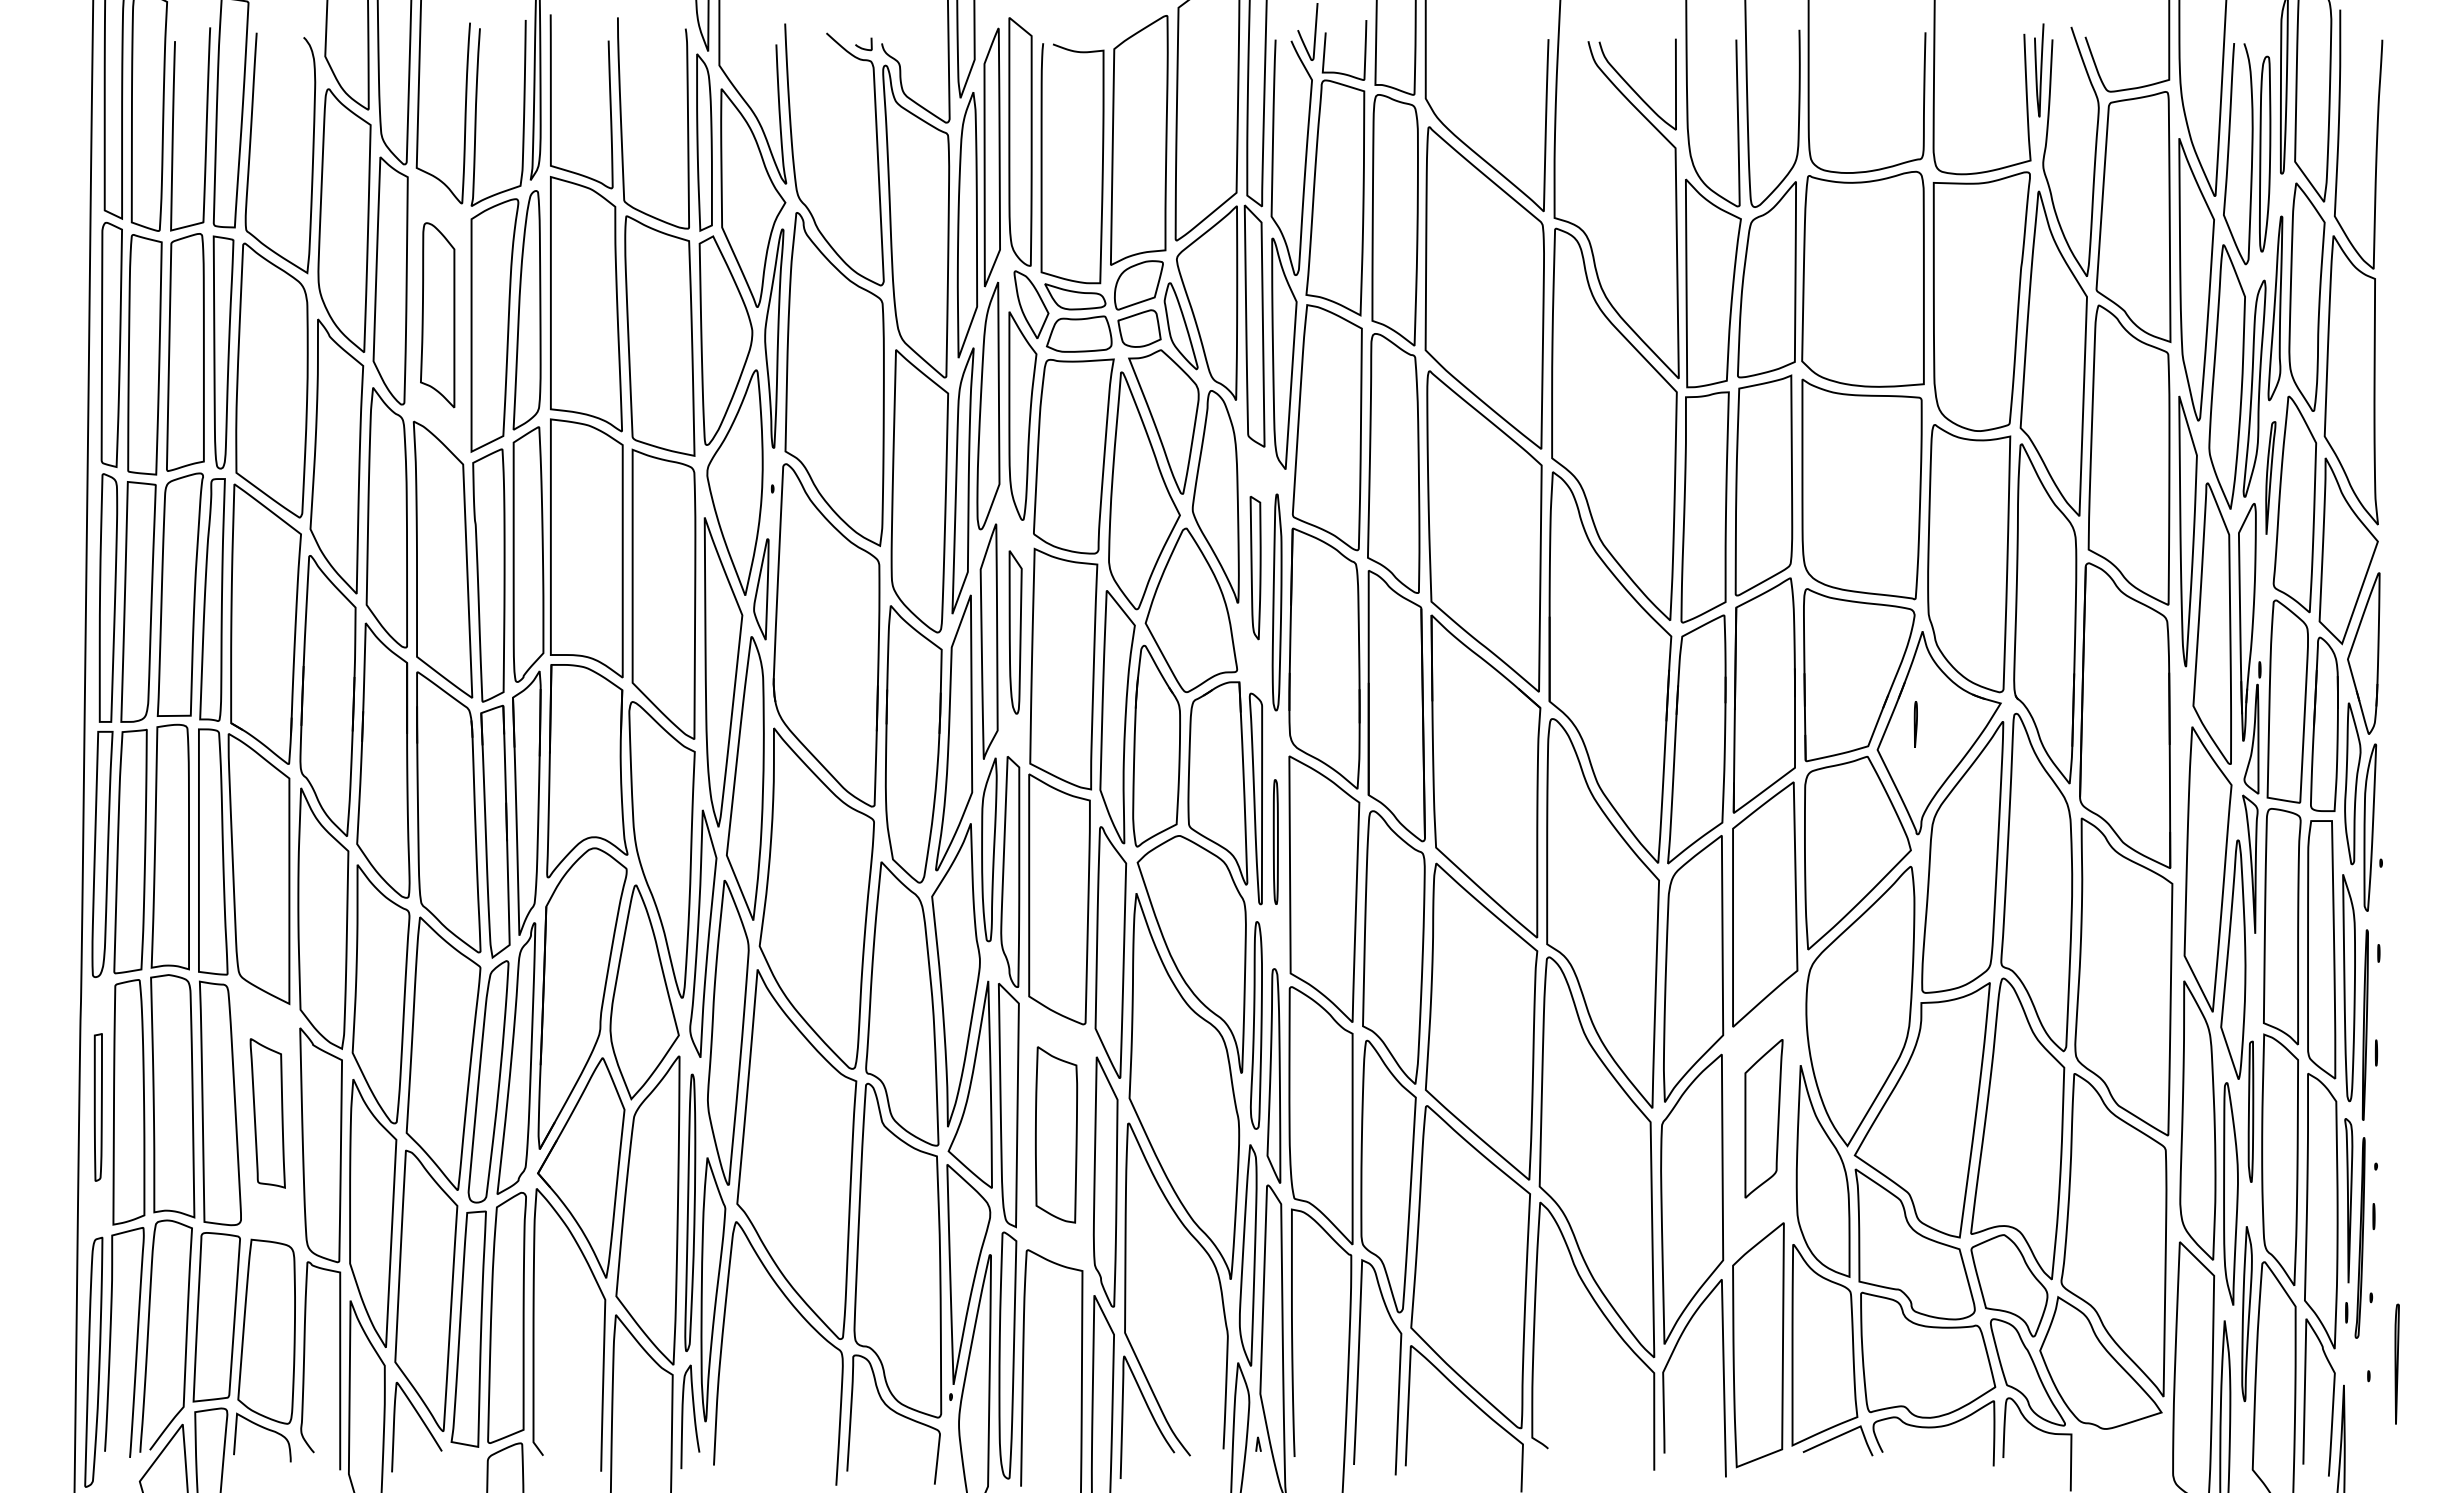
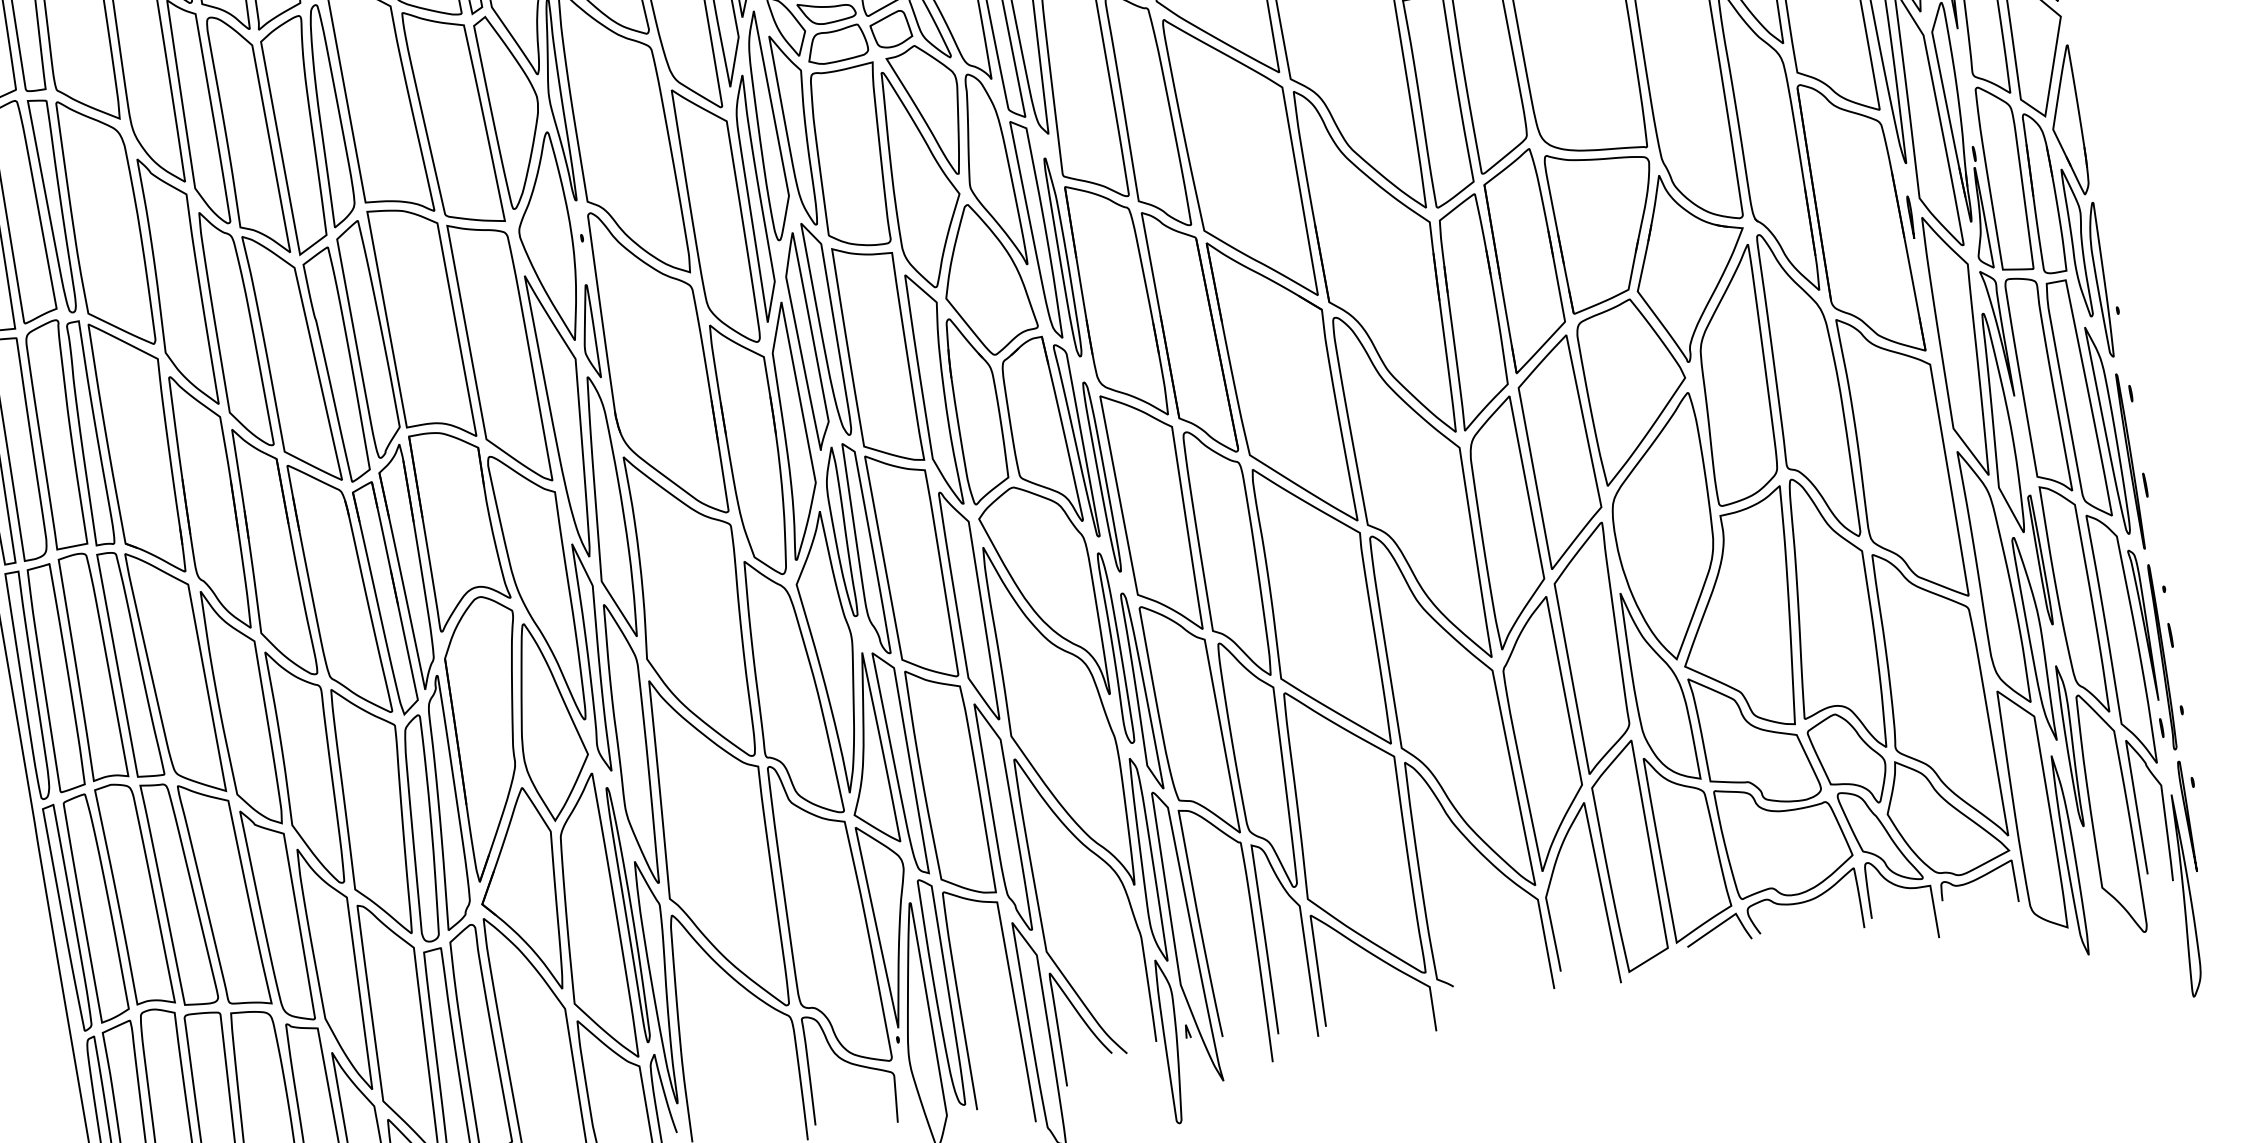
part: (437, 314) -> (245, 134), size x1.43
part: (1255, 567) -> (1037, 229), size x1.67
part: (1015, 632) -> (828, 328), size x1.43
line: (1915, 724) -> (1910, 217), moved
part: (1275, 841) -> (1101, 476), size x1.67
part: (98, 1107) -> (68, 917), size x1.67
part: (267, 1113) -> (224, 895), size x1.67
part: (1763, 1118) -> (1595, 648), size x1.67
part: (1056, 1134) -> (950, 781), size x1.43
part: (2396, 1363) -> (2187, 815), moved
curve: (2119, 1438) -> (1974, 881), added

